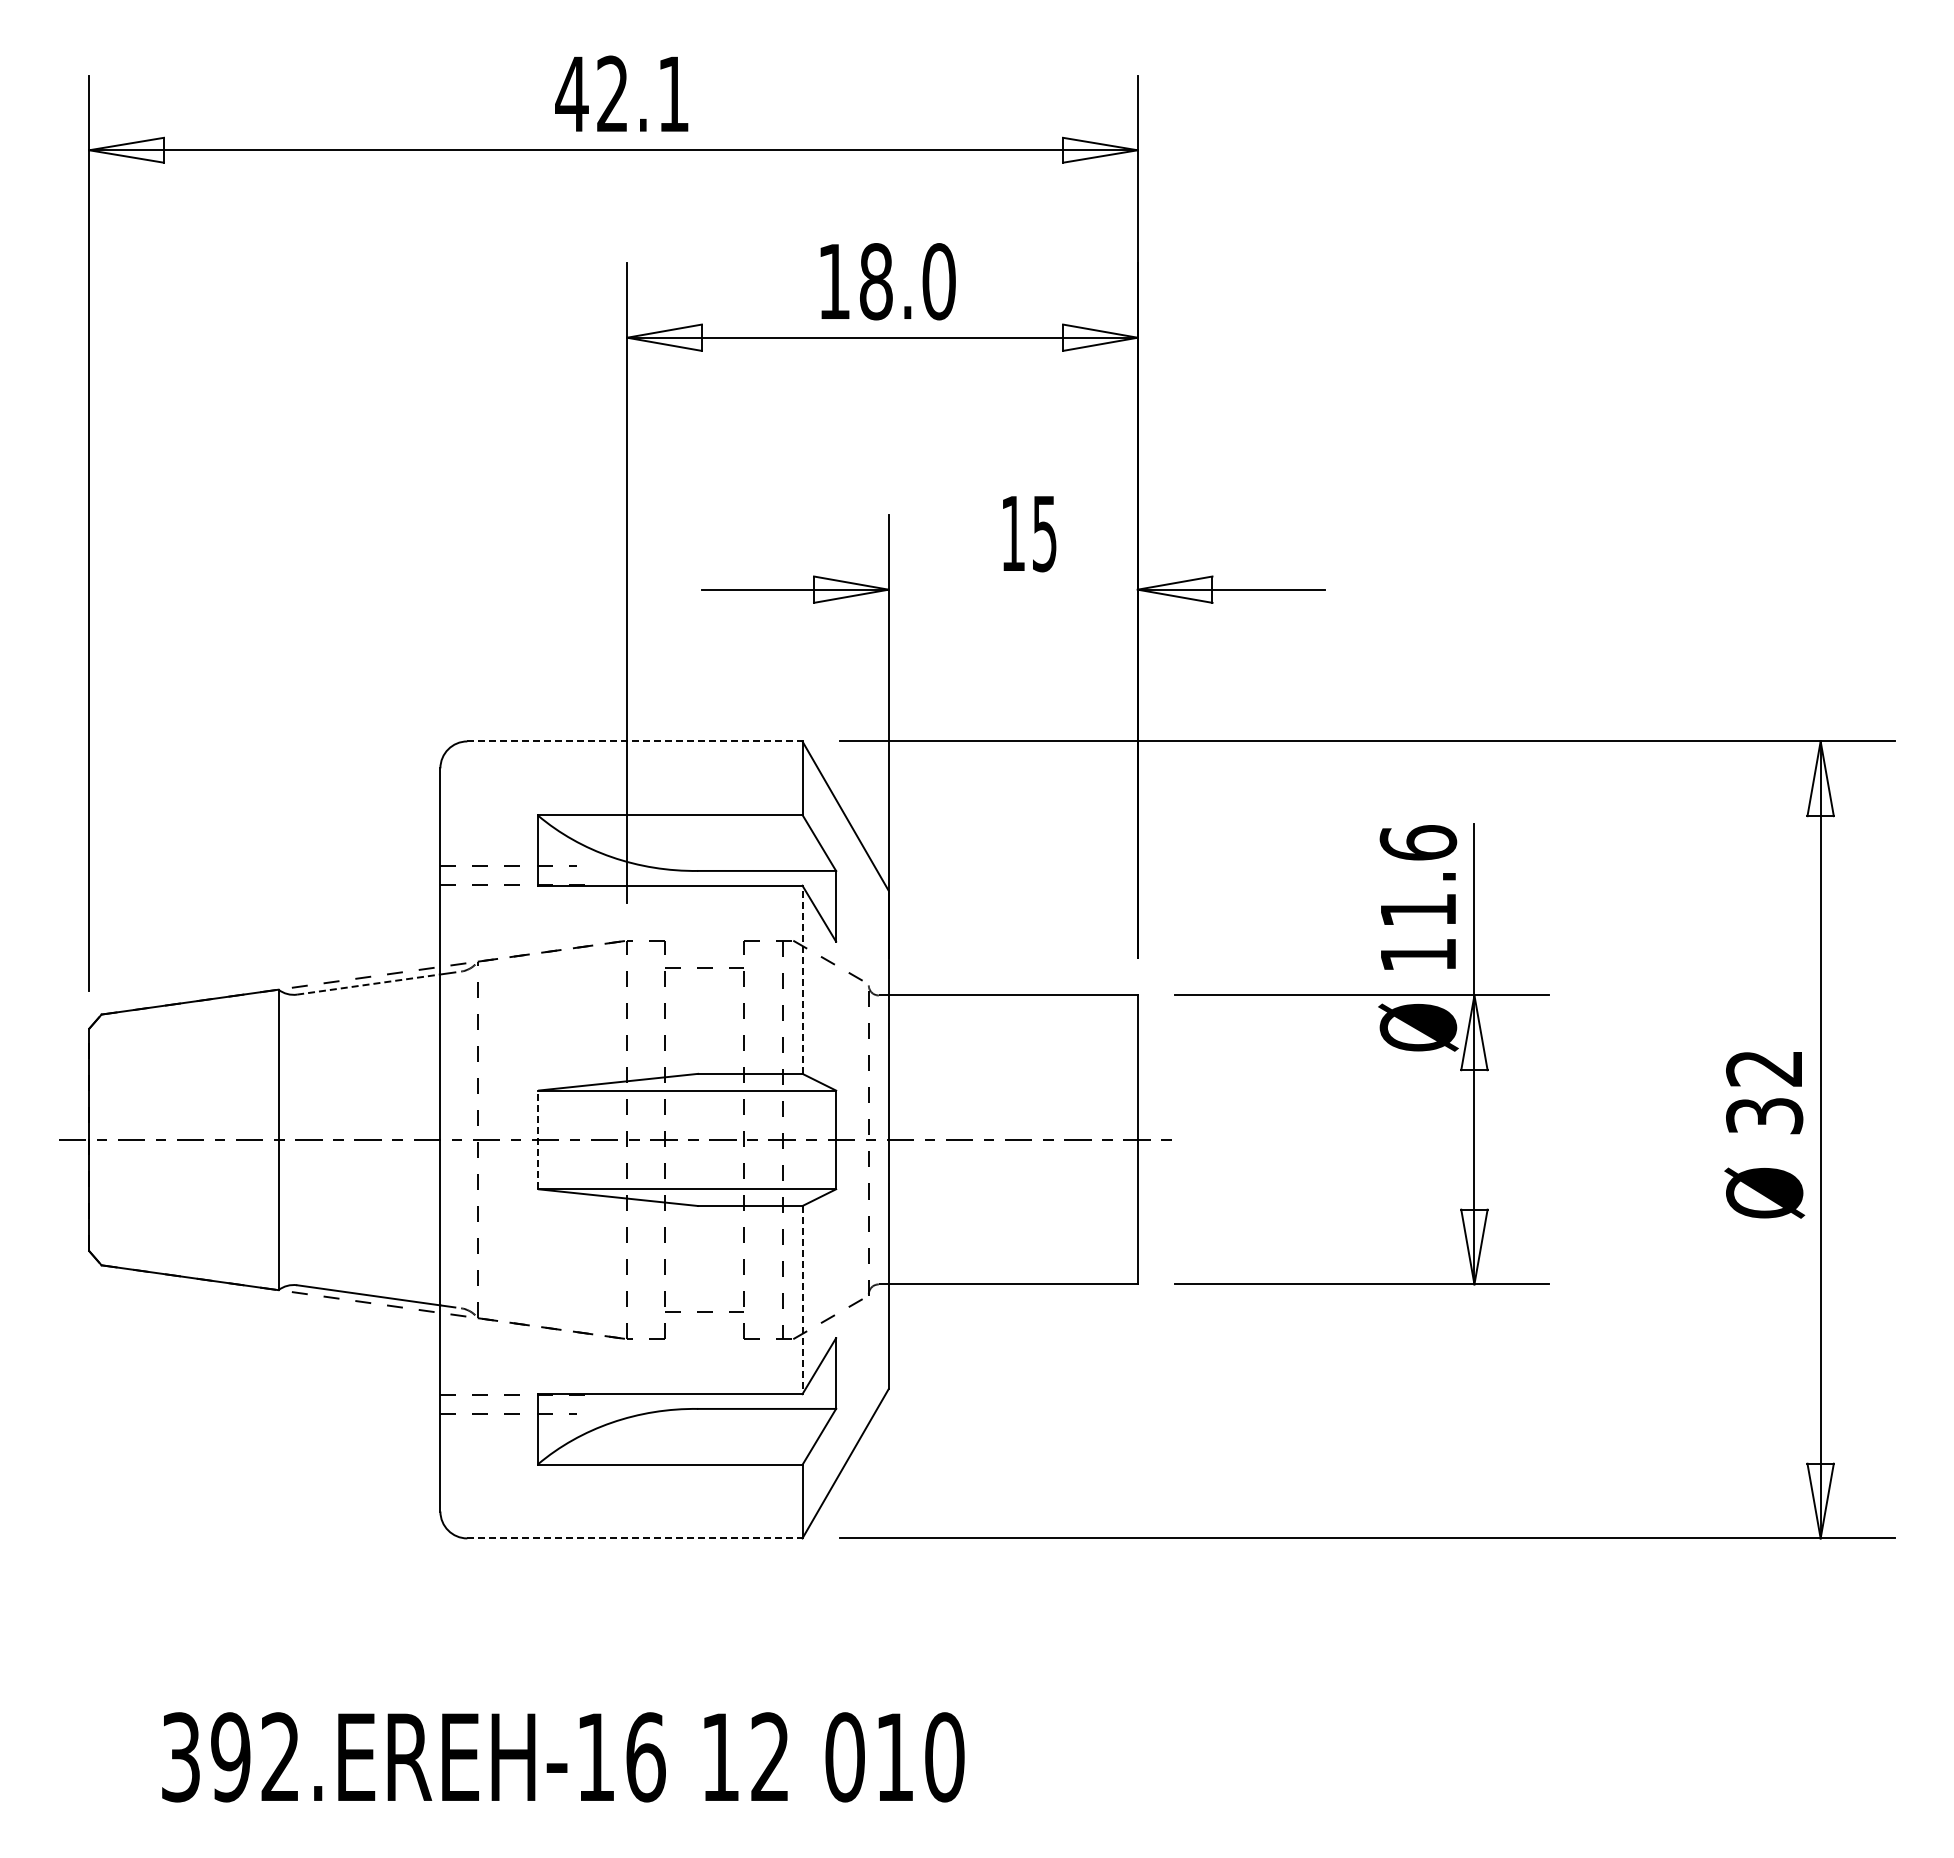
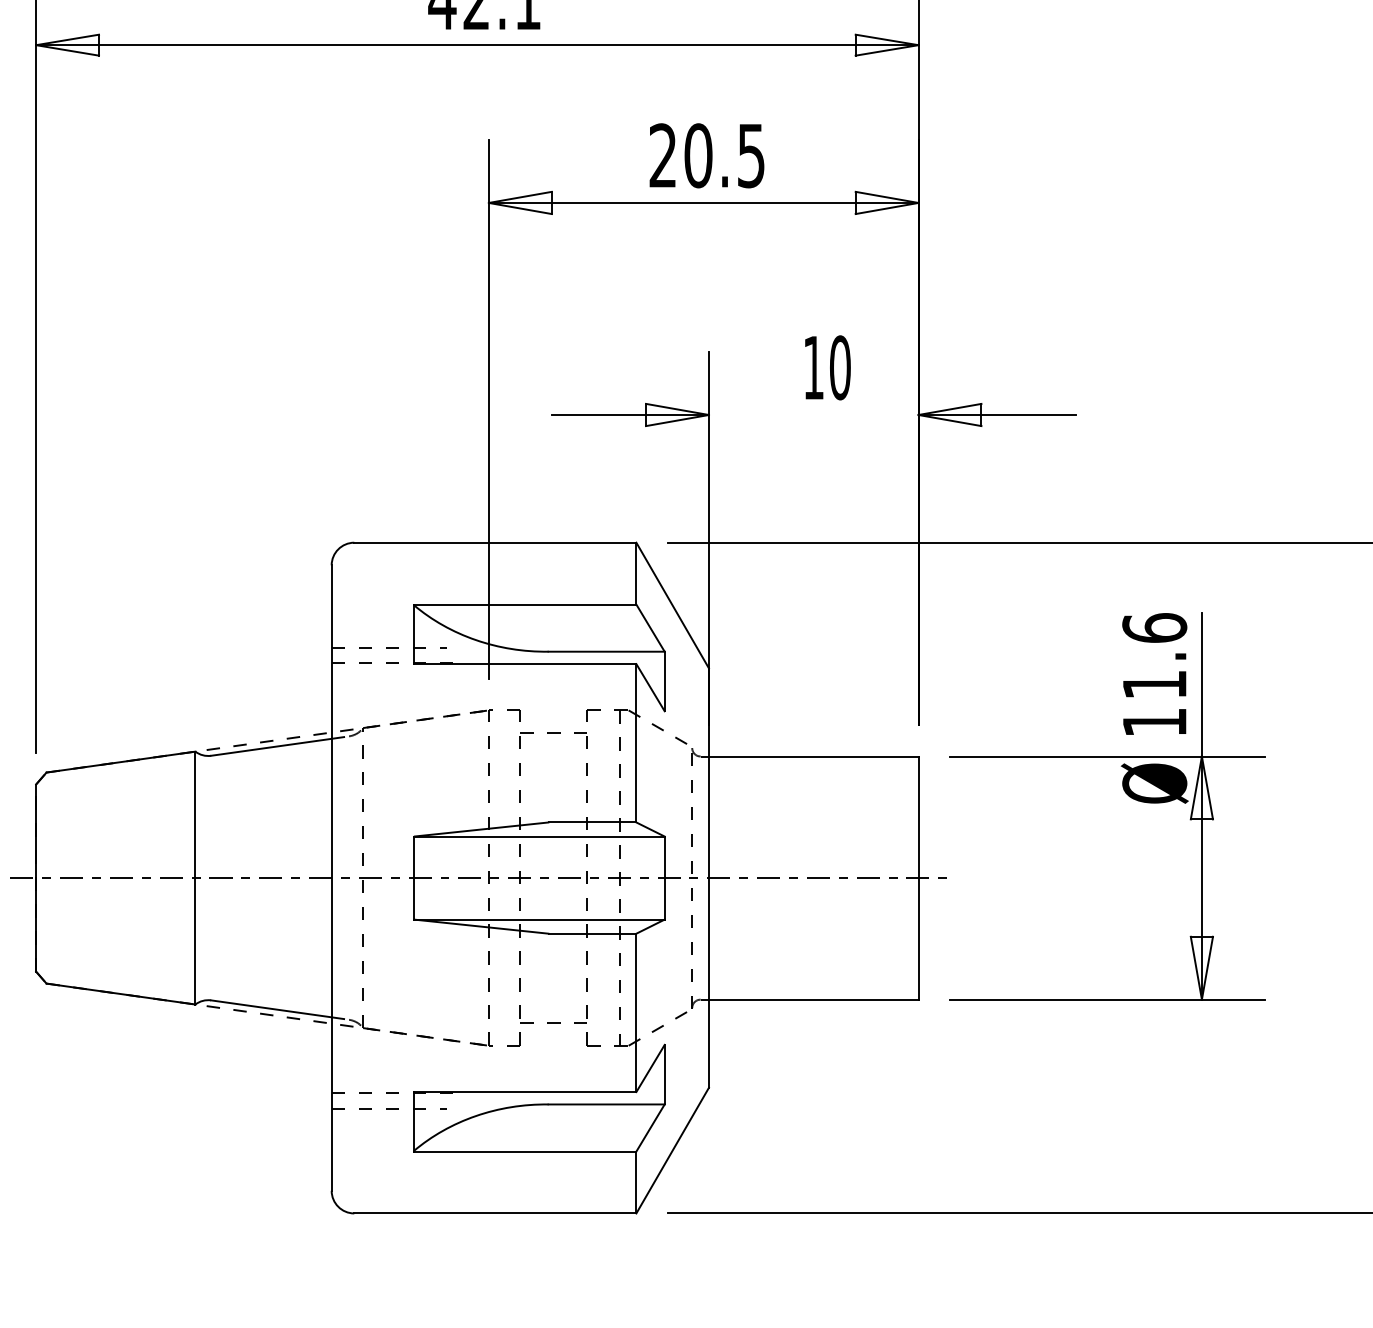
text: (886, 281) -> (707, 155), 18.0 -> 20.5
text: (1044, 533) -> (840, 367), 15 -> 10
line: (634, 741) -> (495, 542), dashed -> solid
line: (802, 979) -> (636, 743), dashed -> solid
line: (369, 984) -> (271, 747), dashed -> solid
line: (538, 1139) -> (414, 877), dashed -> solid
line: (802, 1300) -> (636, 1013), dashed -> solid
line: (634, 1538) -> (495, 1213), dashed -> solid

